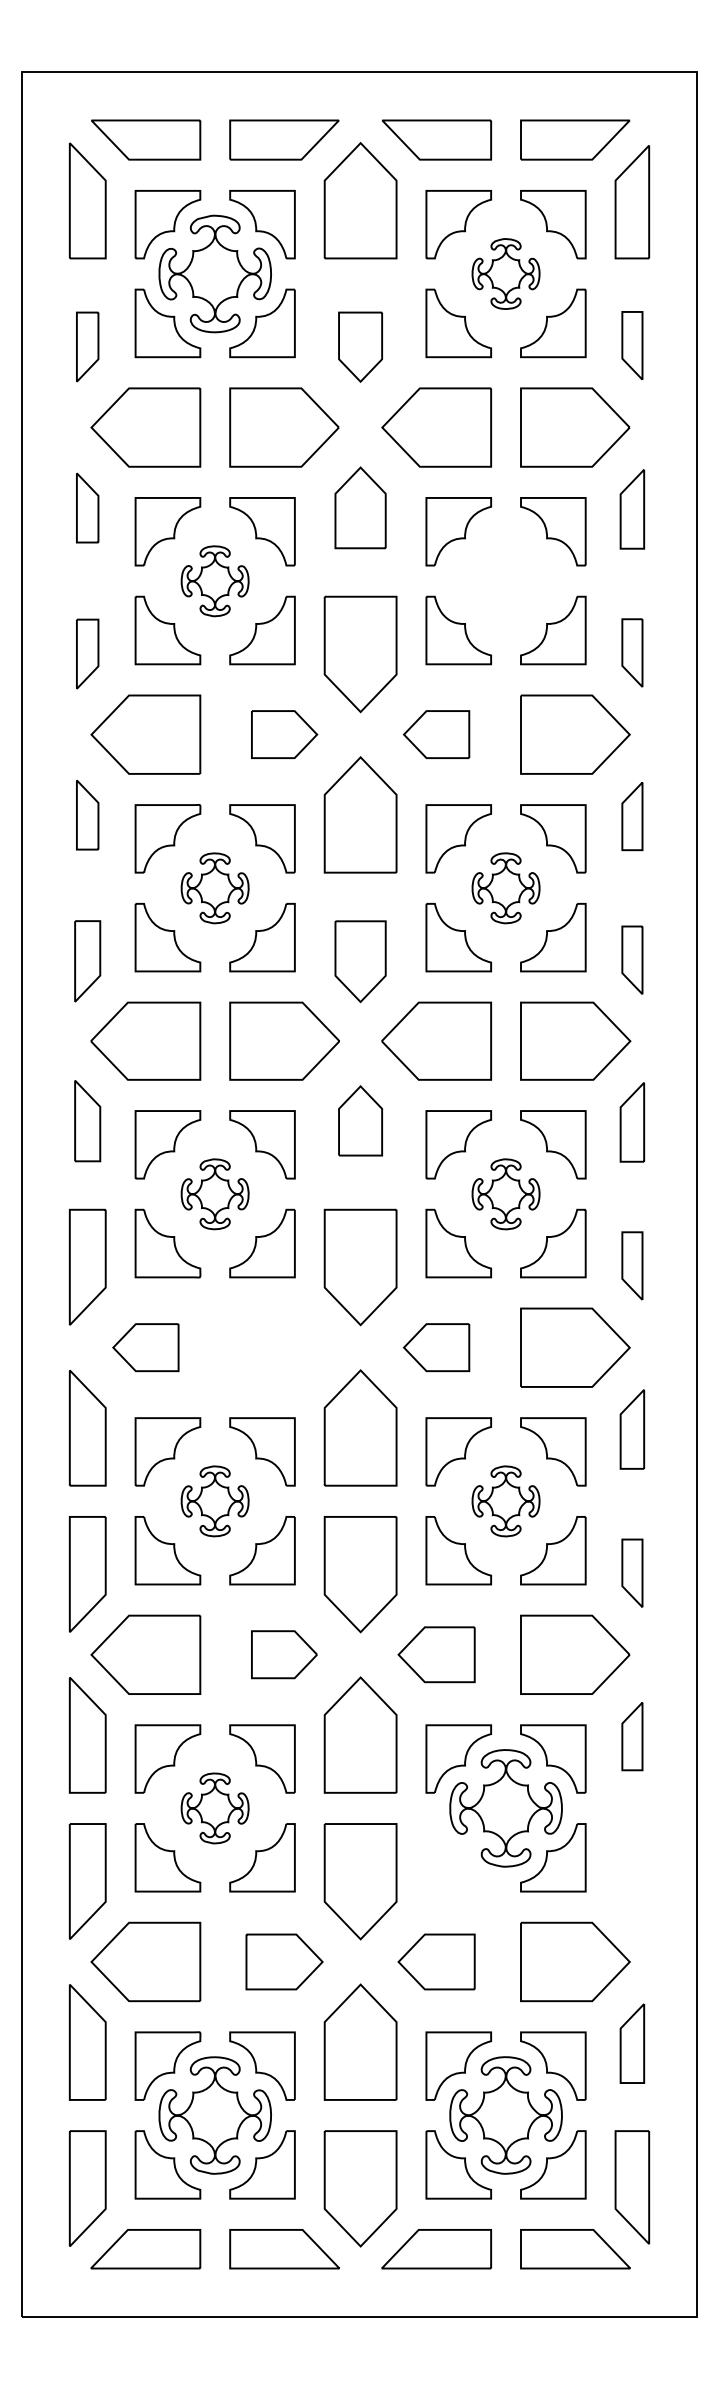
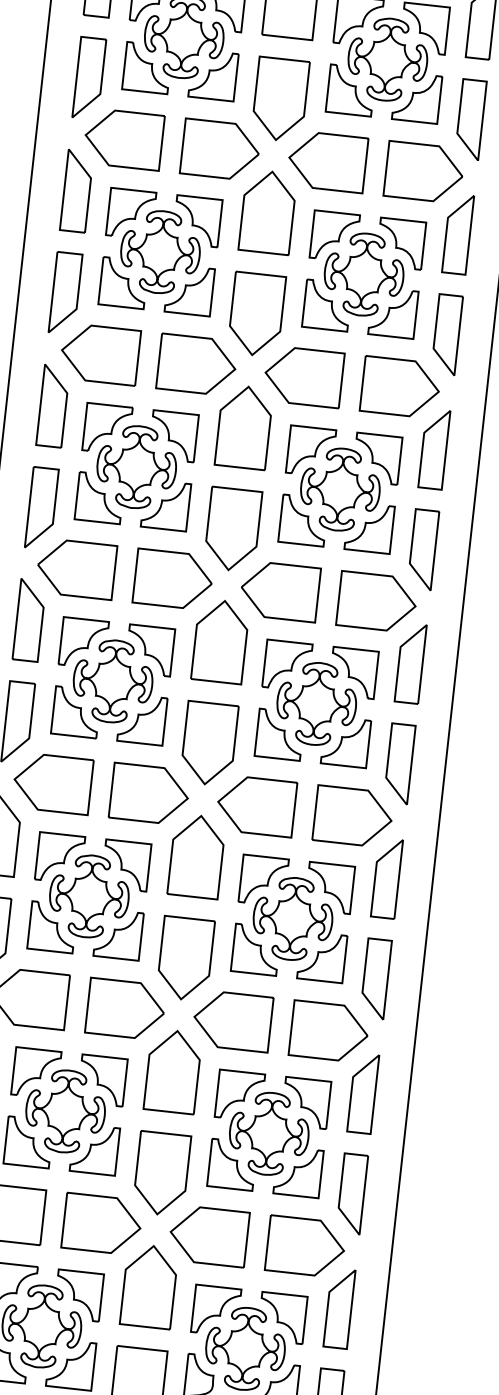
part: (505, 273) -> (387, 59), size x1.67
part: (632, 345) -> (470, 119), size x1.67
part: (87, 346) -> (89, 78), size x1.67
part: (360, 346) -> (280, 99), size x1.67
part: (87, 507) -> (76, 190), size x1.67
part: (360, 507) -> (267, 211), size x1.43
part: (632, 509) -> (458, 234), size x1.43
part: (505, 580) -> (363, 274), added
part: (214, 581) -> (159, 252), size x1.67
part: (632, 652) -> (447, 334), size x1.67
part: (87, 653) -> (65, 292), size x1.67
part: (284, 734) -> (197, 364), size x1.67
part: (436, 734) -> (303, 376), size x1.67
part: (87, 814) -> (53, 405), size x1.67
part: (632, 816) -> (434, 449), size x1.67
part: (214, 888) -> (136, 467), size x1.67
part: (505, 888) -> (339, 489), size x1.67
part: (632, 960) -> (423, 550), size x1.67
part: (87, 961) -> (41, 508), size x1.43
part: (360, 961) -> (232, 529), size x1.43
part: (87, 1120) -> (29, 619), size x1.43
part: (360, 1120) -> (220, 641), size x1.67
part: (632, 1122) -> (410, 663), size x1.43
part: (214, 1194) -> (112, 681), size x1.67
part: (505, 1194) -> (316, 704), size x1.67
part: (632, 1265) -> (399, 763), size x1.67
part: (145, 1347) -> (52, 783), size x1.67
part: (284, 1347) -> (149, 794), added
part: (436, 1347) -> (256, 805), size x1.67
part: (632, 1429) -> (387, 878), size x1.43
part: (214, 1501) -> (88, 896), size x1.67
part: (505, 1501) -> (292, 919), size x1.67
part: (632, 1573) -> (375, 979), size x1.67
part: (284, 1654) -> (126, 1009), size x1.67
part: (436, 1654) -> (232, 1020), size x1.43
part: (632, 1736) -> (363, 1093), size x1.67
part: (214, 1808) -> (65, 1111), size x1.67
part: (458, 1857) -> (232, 1164), added
part: (632, 1880) -> (352, 1194), added
part: (284, 1961) -> (102, 1223), size x1.43
part: (436, 1961) -> (208, 1235), size x1.43
part: (632, 2043) -> (339, 1308), size x1.43

